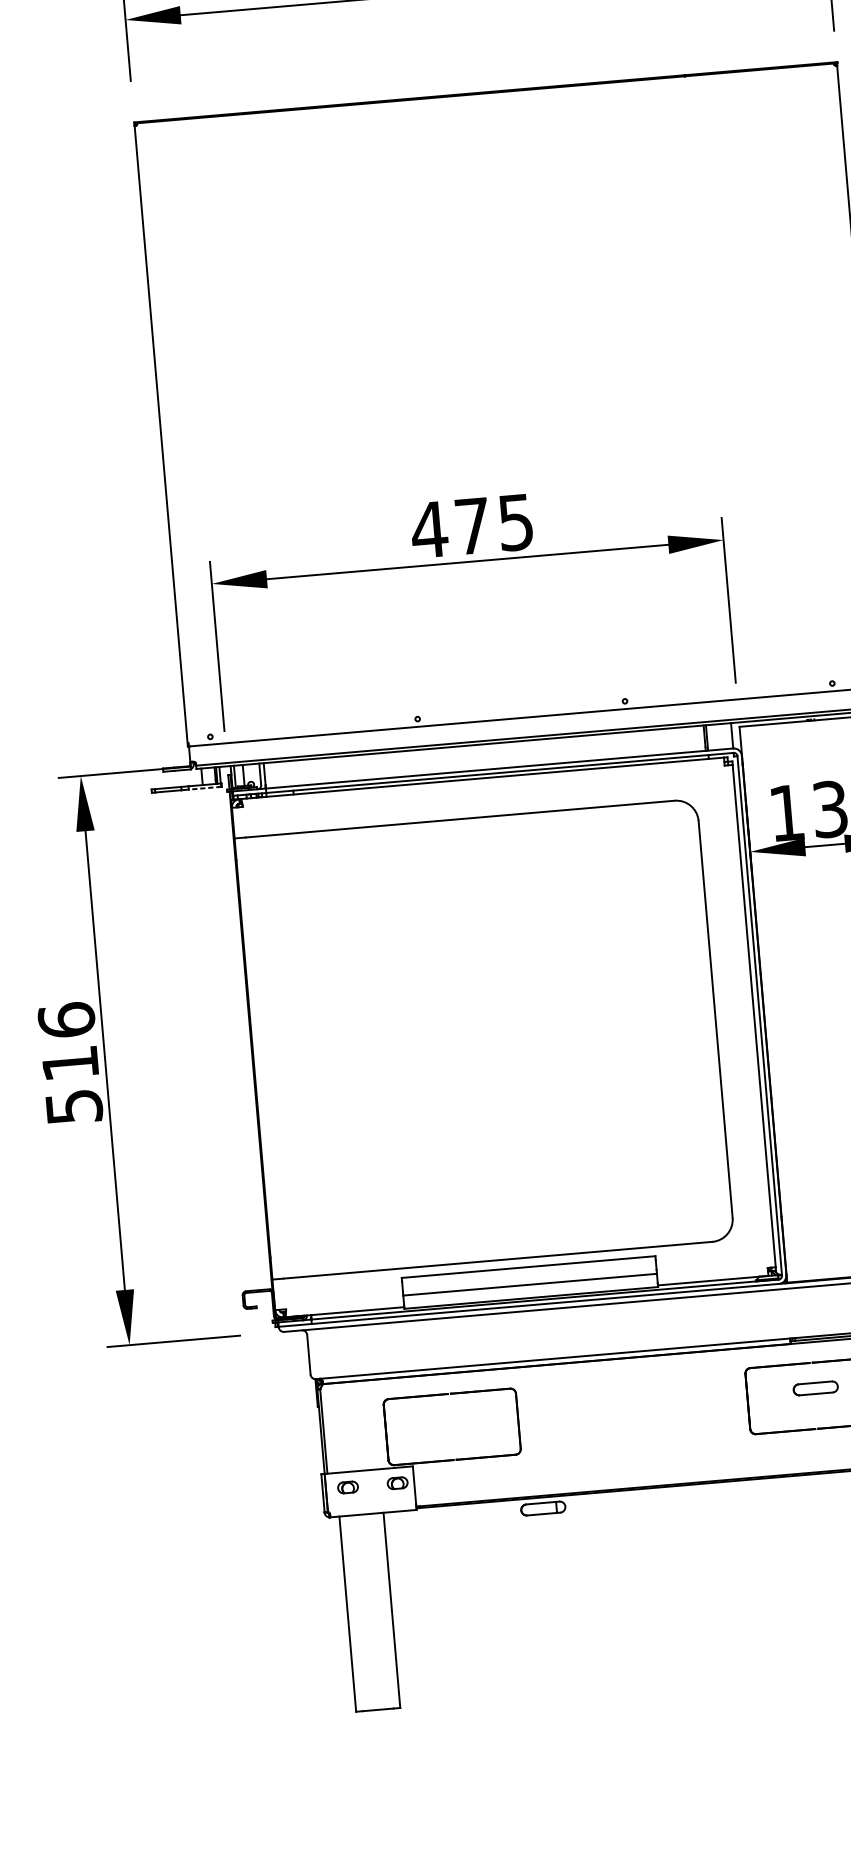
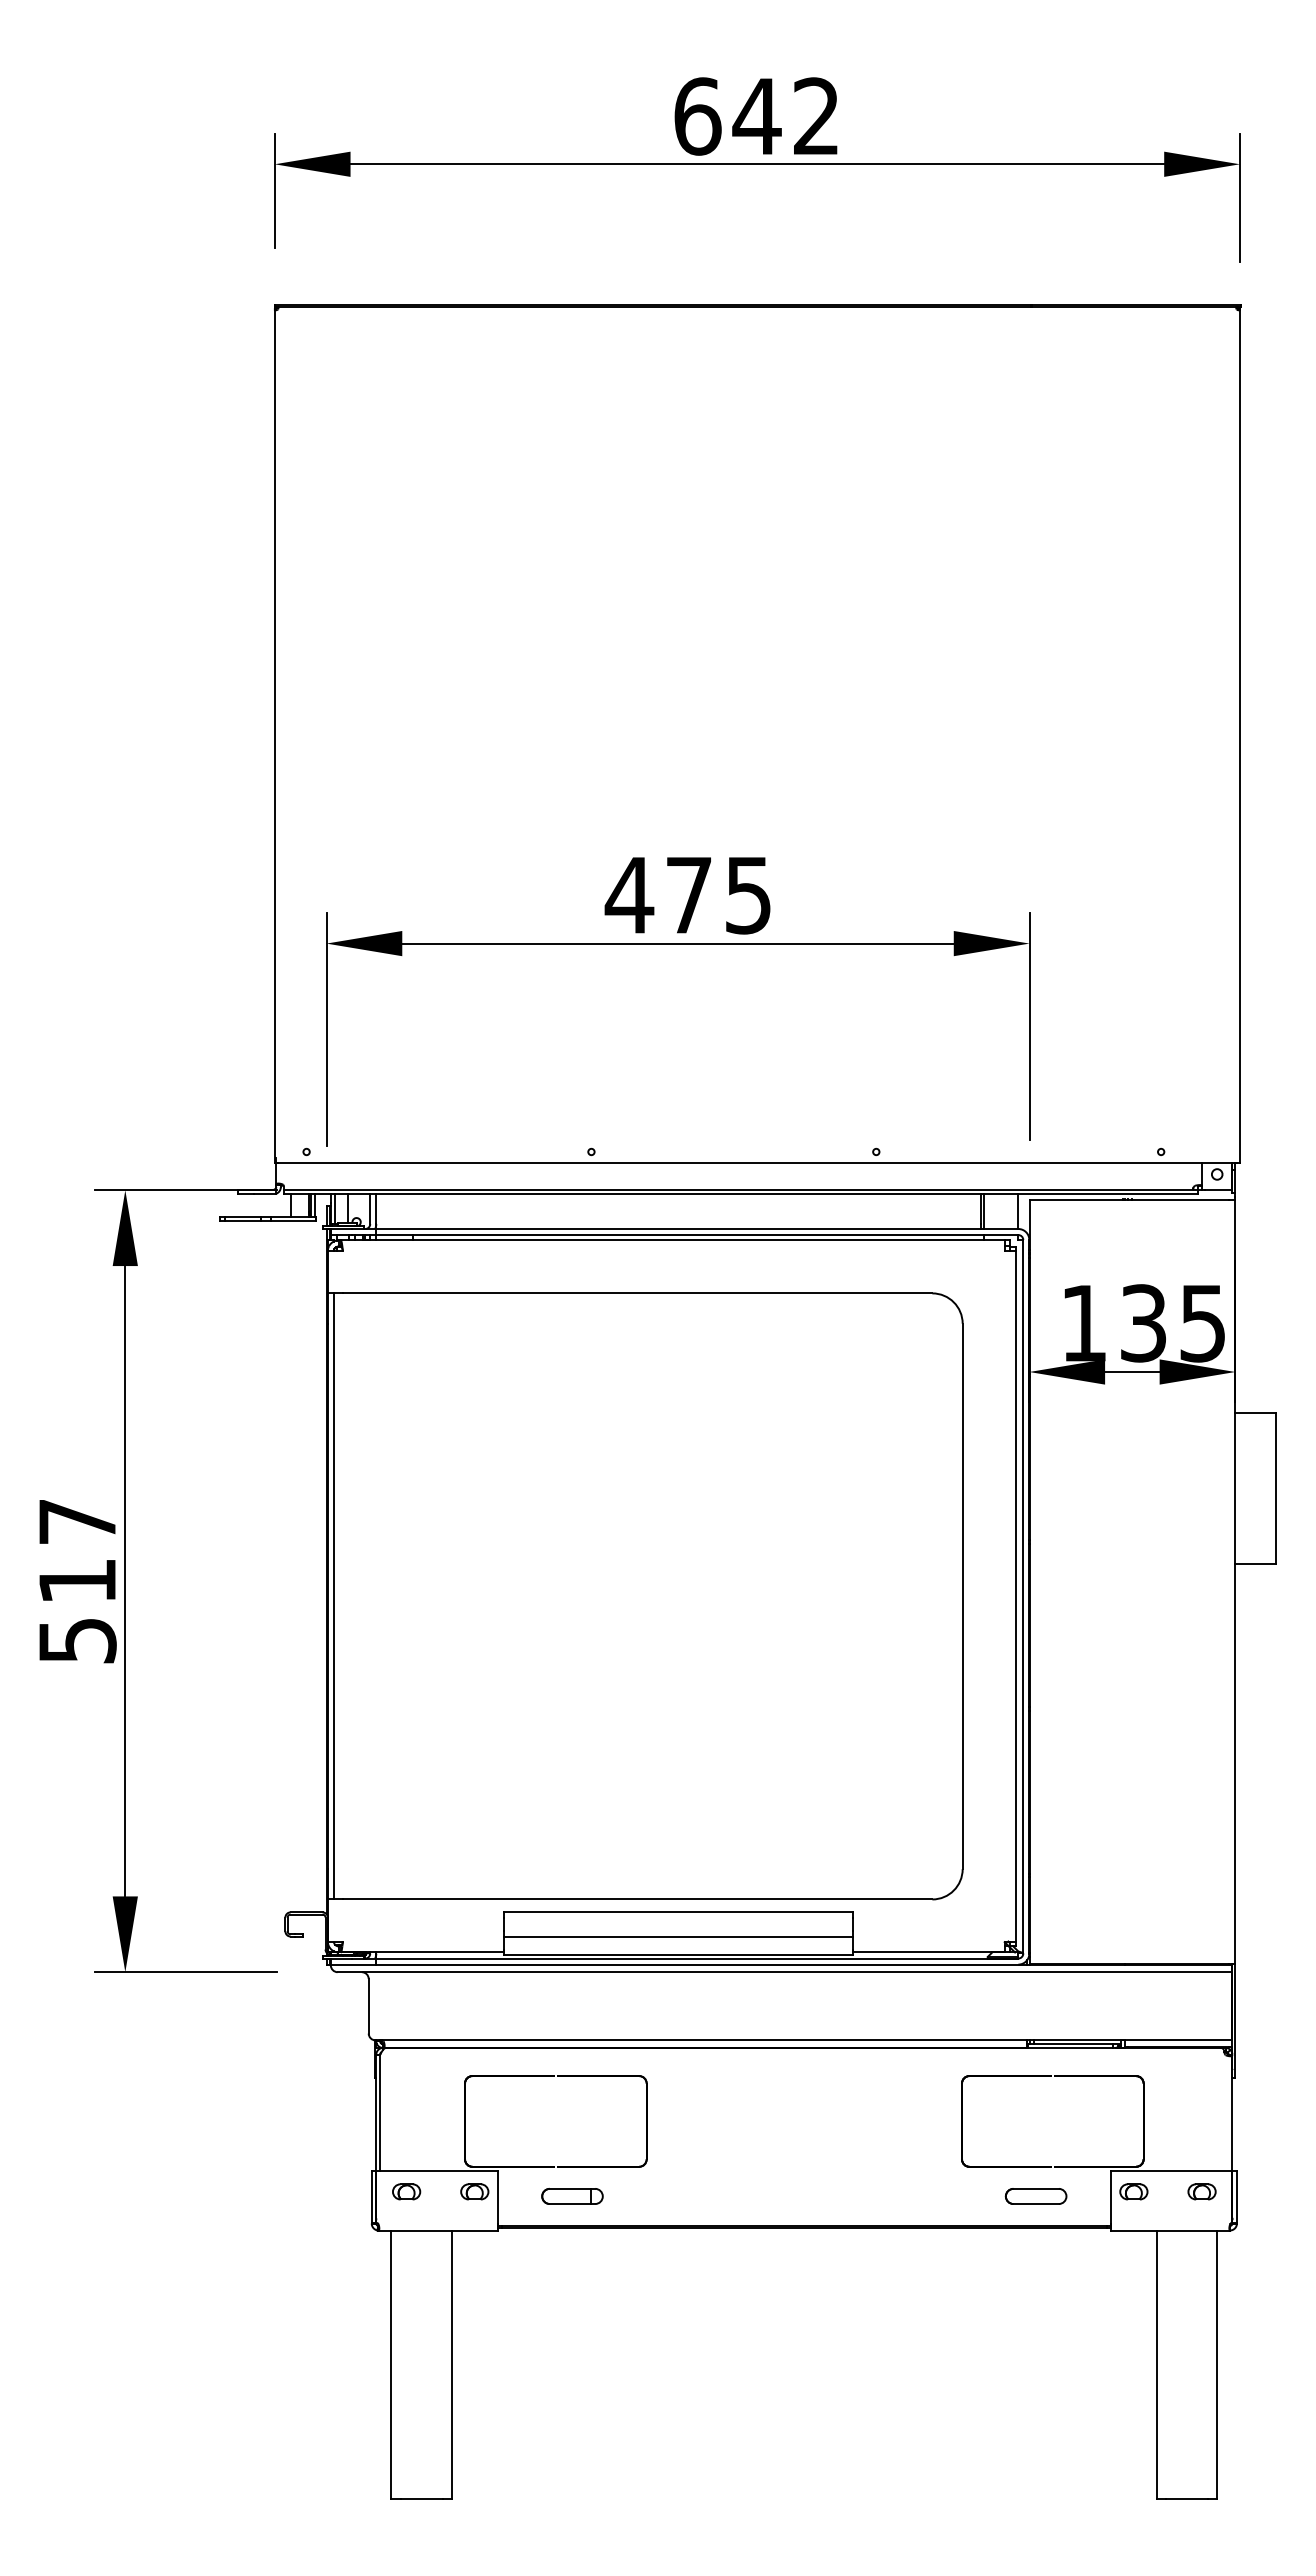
line: (204, 788) -> (292, 1221), dashed -> solid
text: (66, 1019) -> (77, 1520), 516 -> 517
line: (257, 1058) -> (333, 1596), added
part: (815, 1388) -> (1035, 2196), moved
part: (543, 1508) -> (572, 2196), moved

